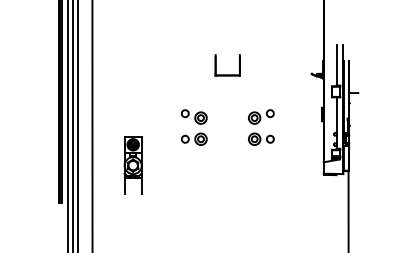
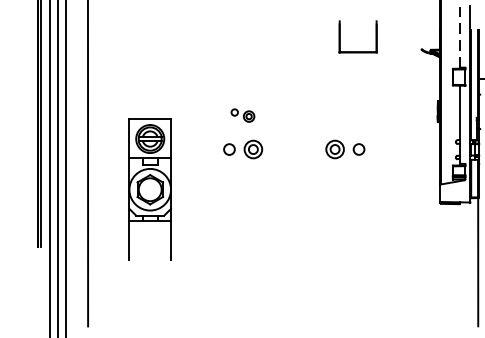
line: (336, 64) -> (459, 35), solid -> dashed
part: (227, 74) -> (357, 50), moved
part: (193, 116) -> (241, 114), size x0.6
part: (261, 116) -> (345, 114), removed
part: (132, 165) -> (149, 189), size x1.6

